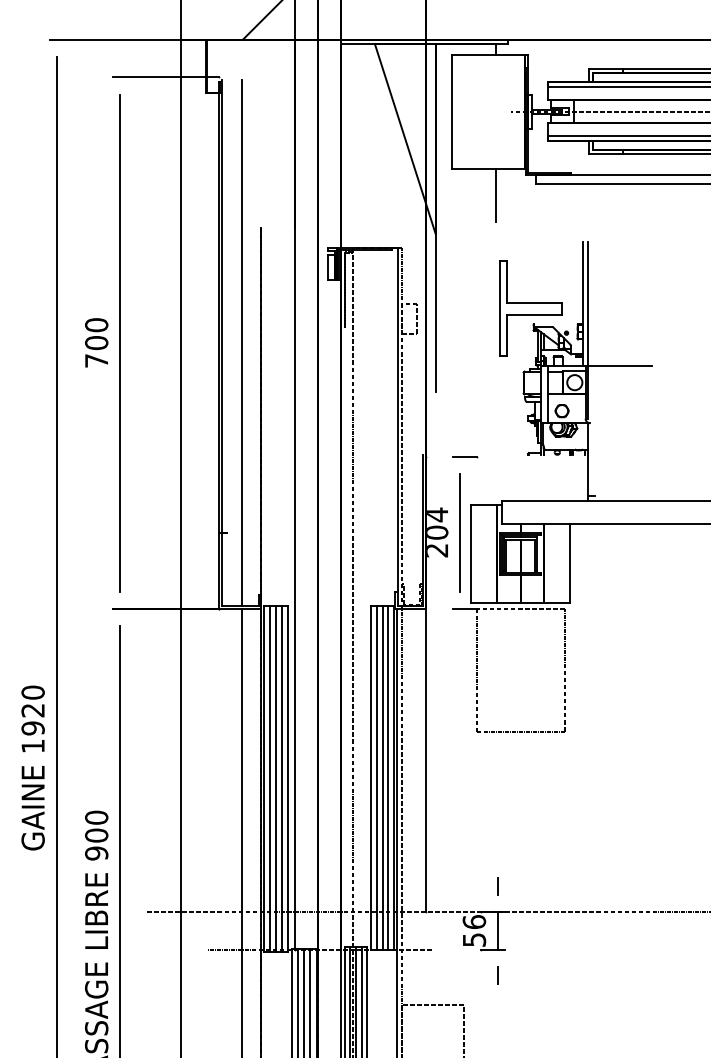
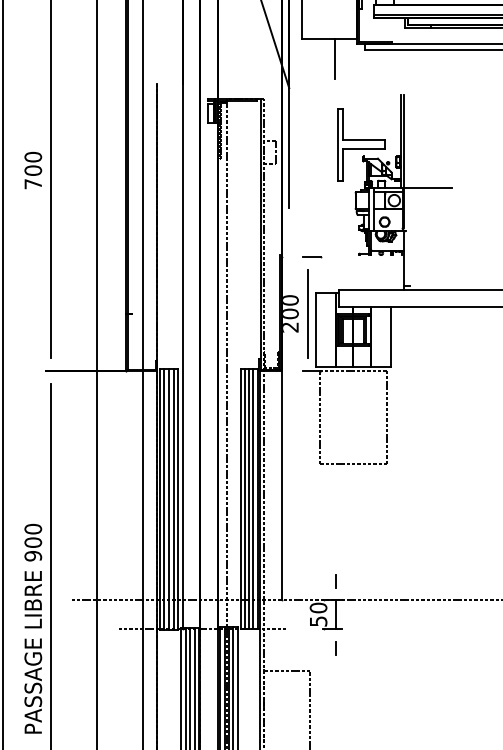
text: (437, 514) -> (290, 300), 204 -> 200
text: (473, 922) -> (317, 608), 56 -> 50

